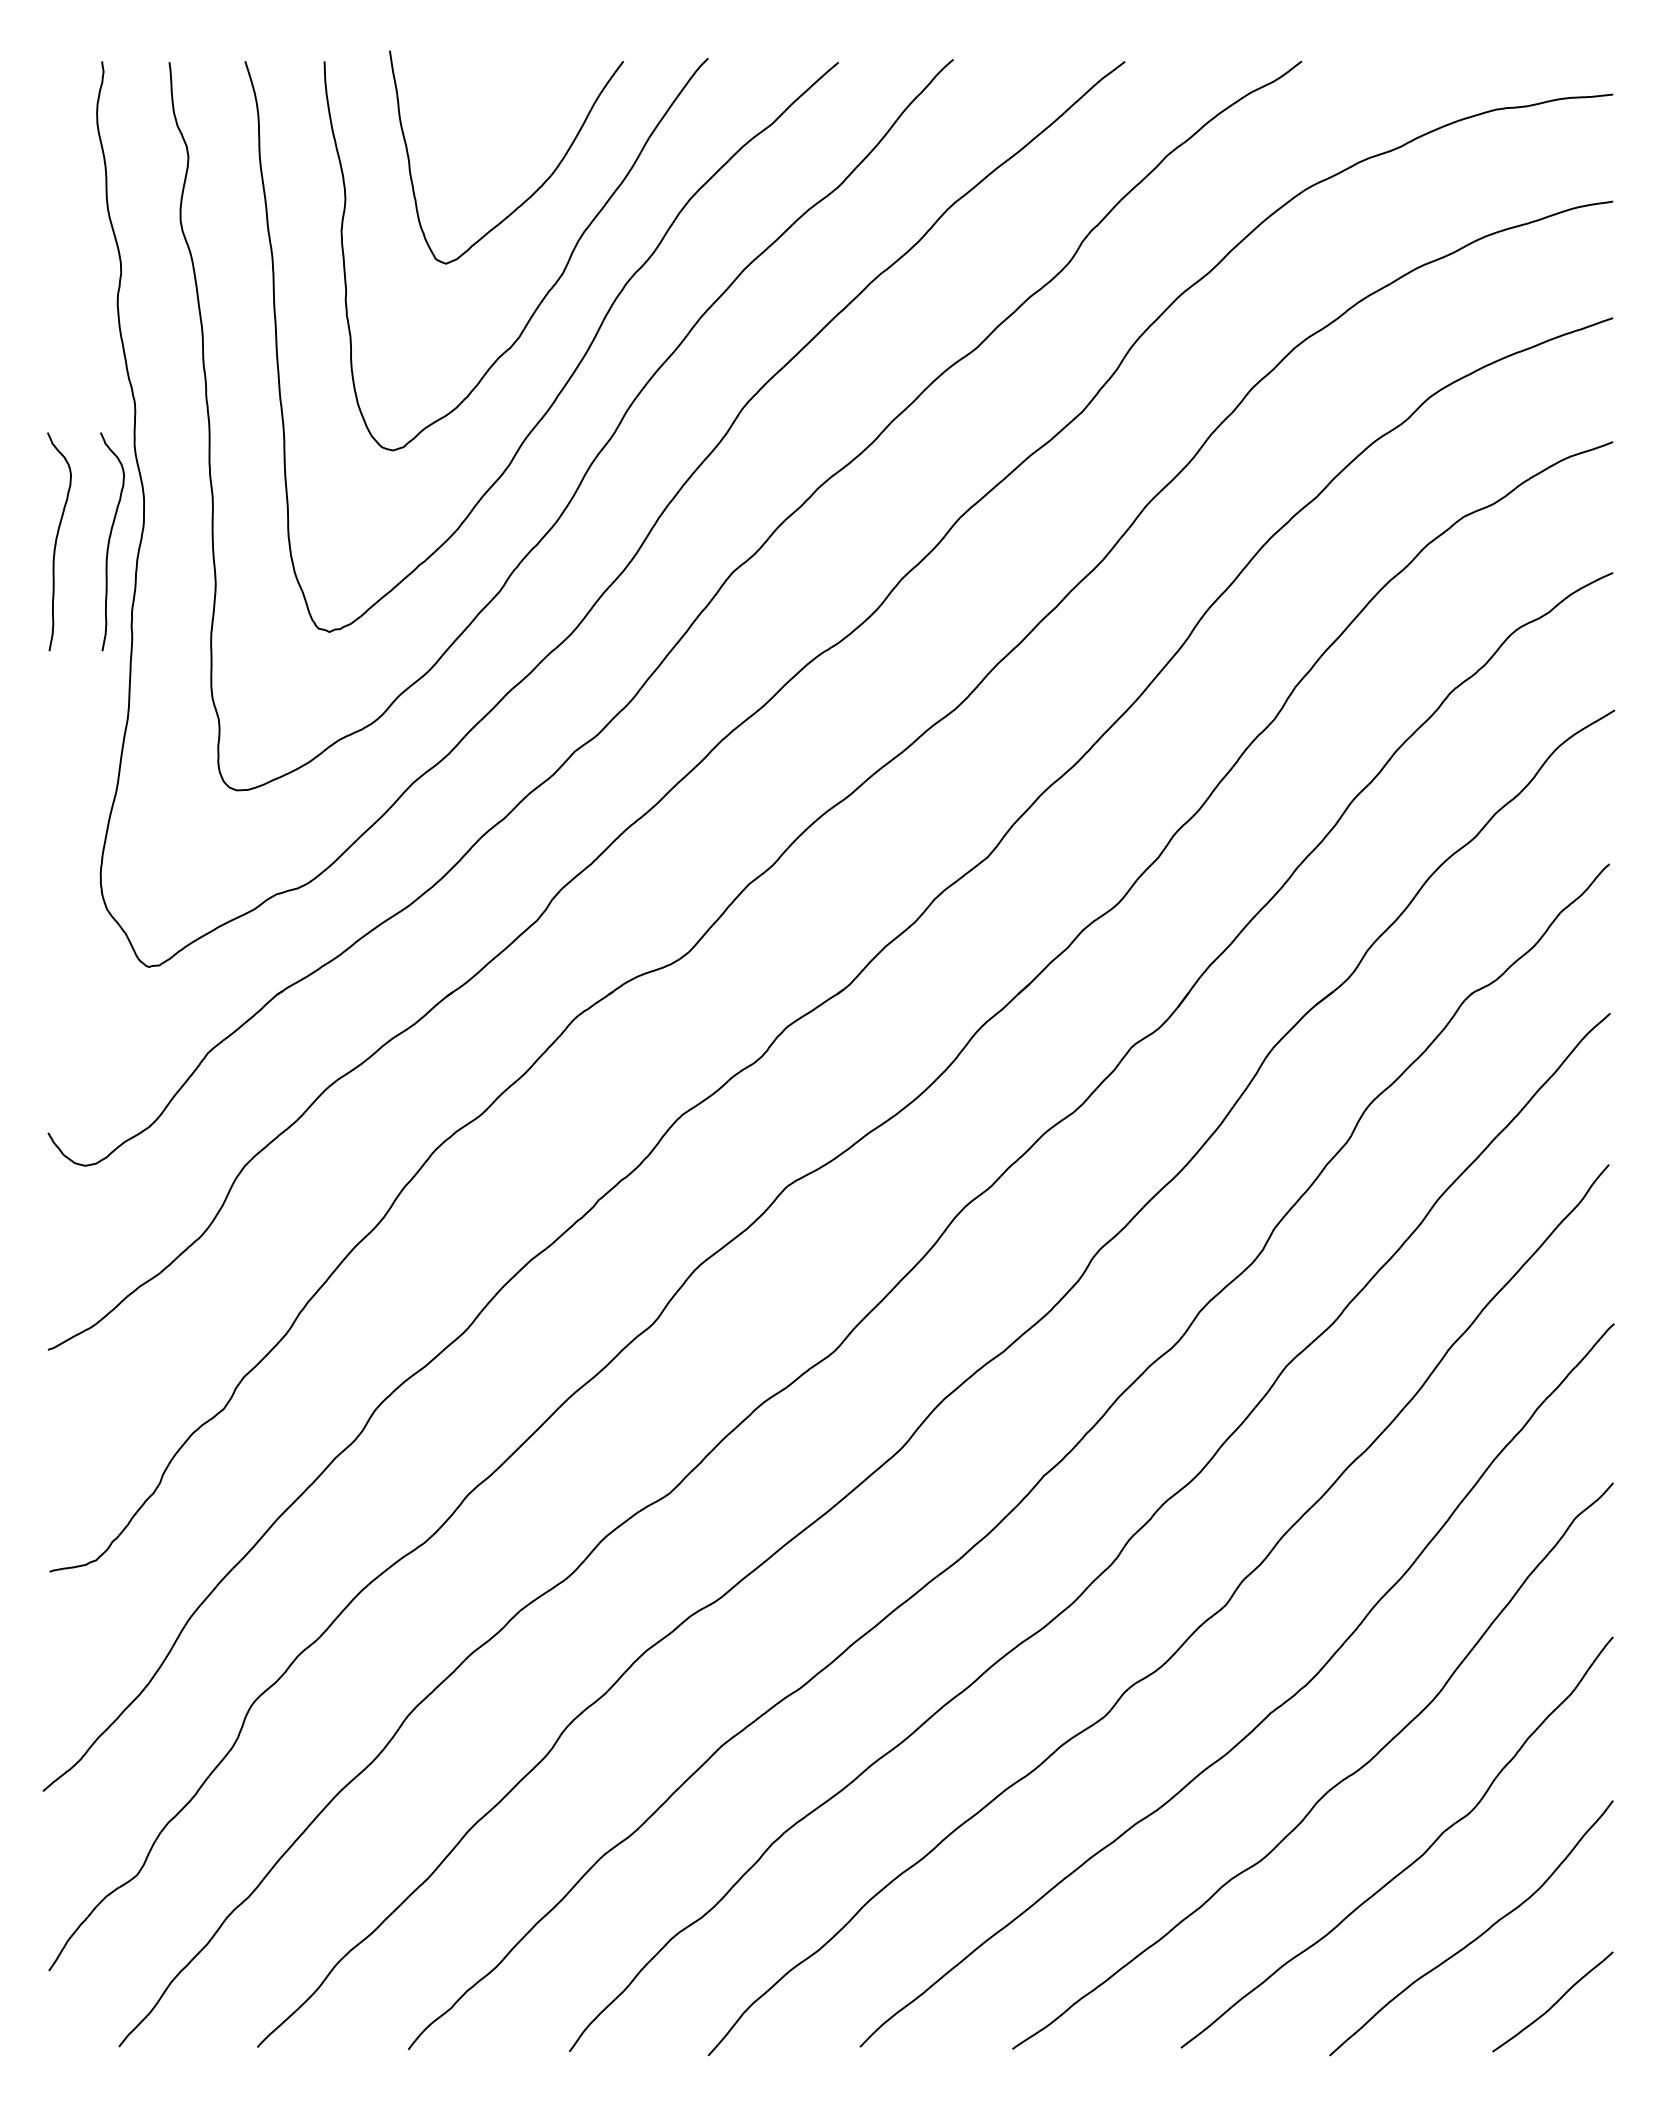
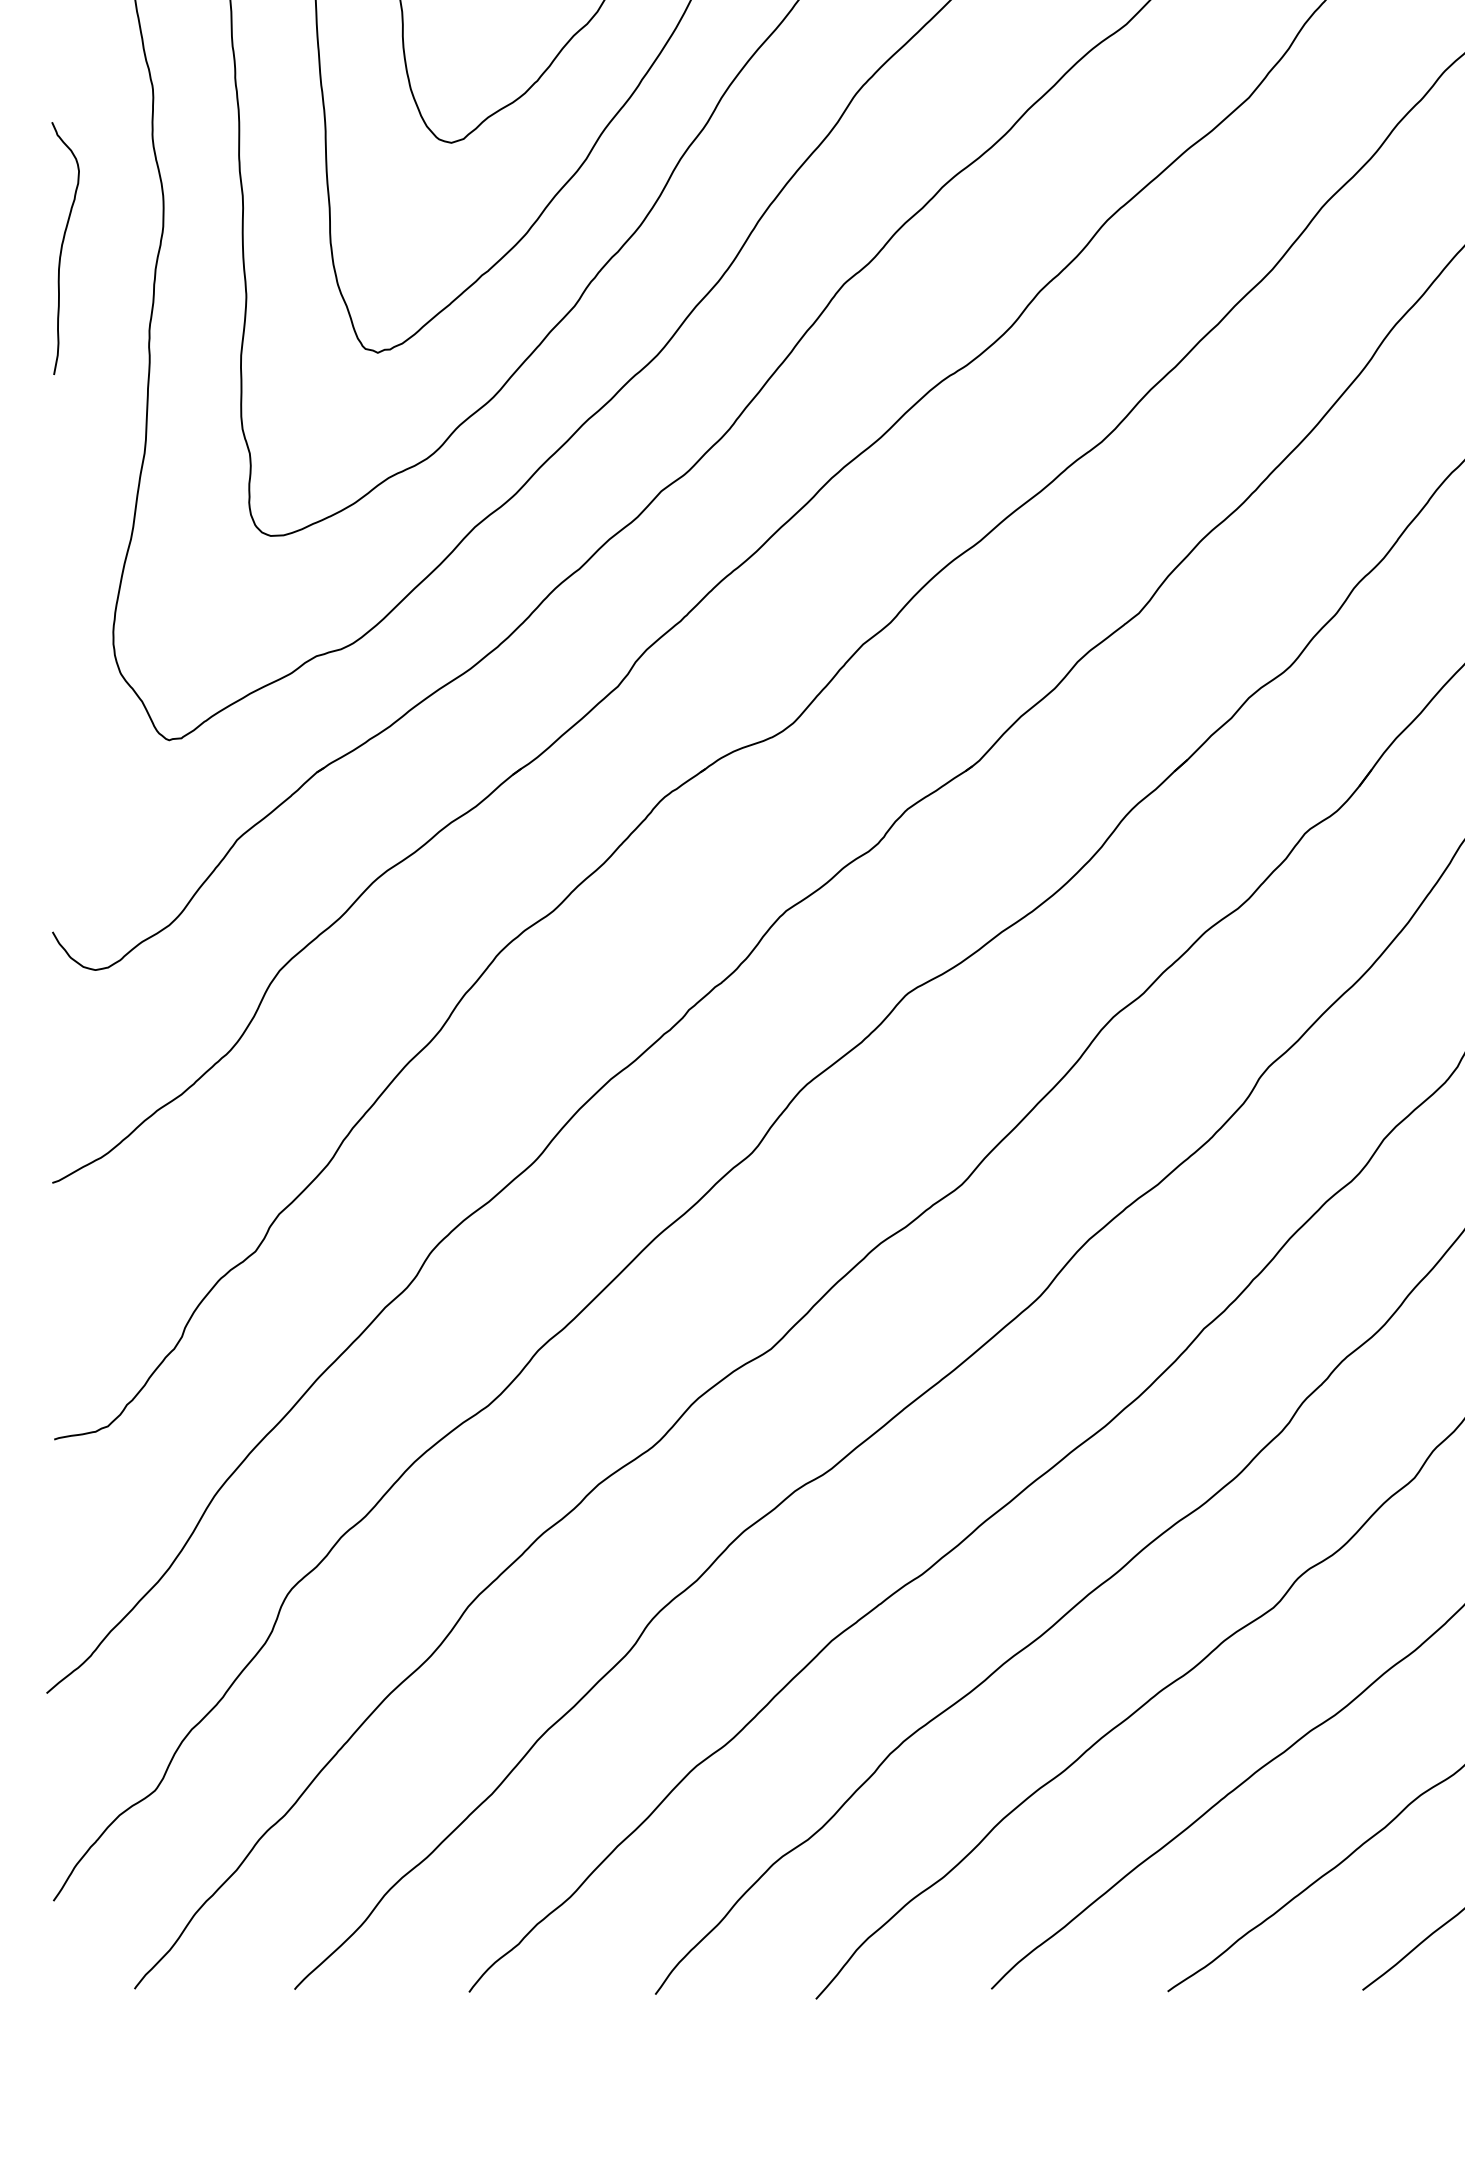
curve: (110, 540) -> (124, 246), removed

